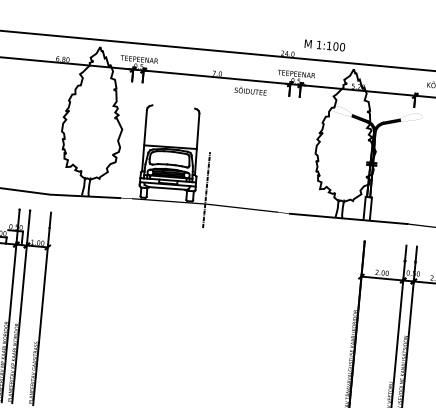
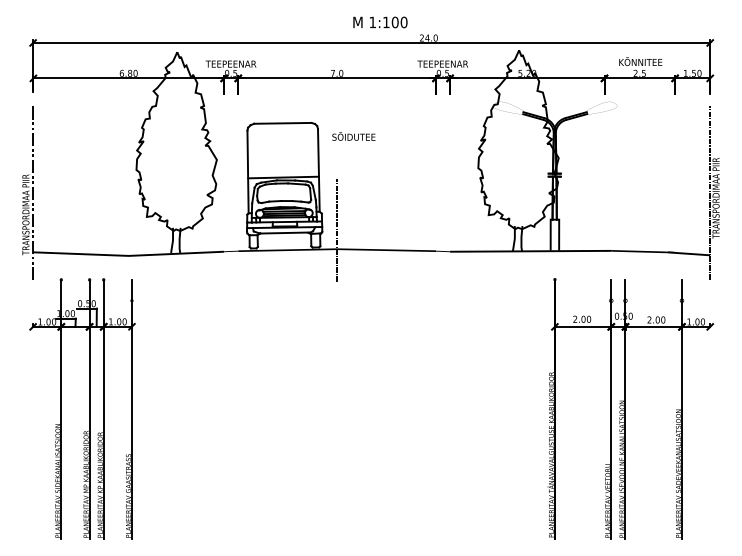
text: (324, 45) -> (380, 22), moved
text: (250, 91) -> (353, 136), moved
line: (173, 106) -> (282, 122), added

